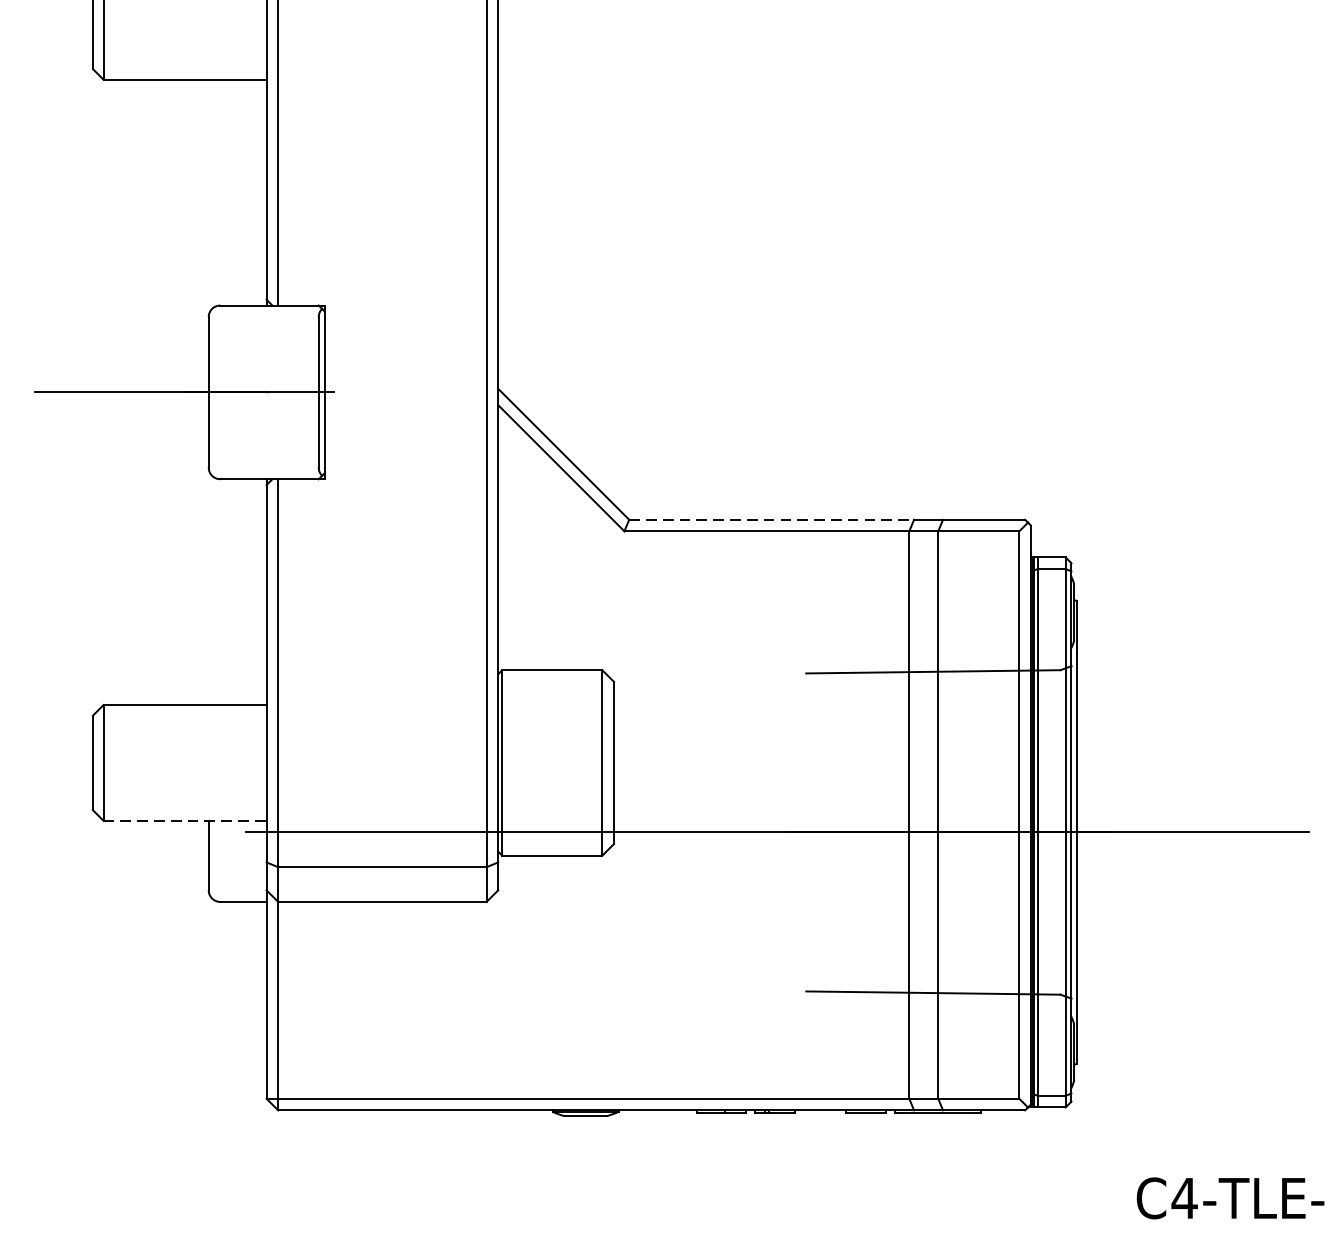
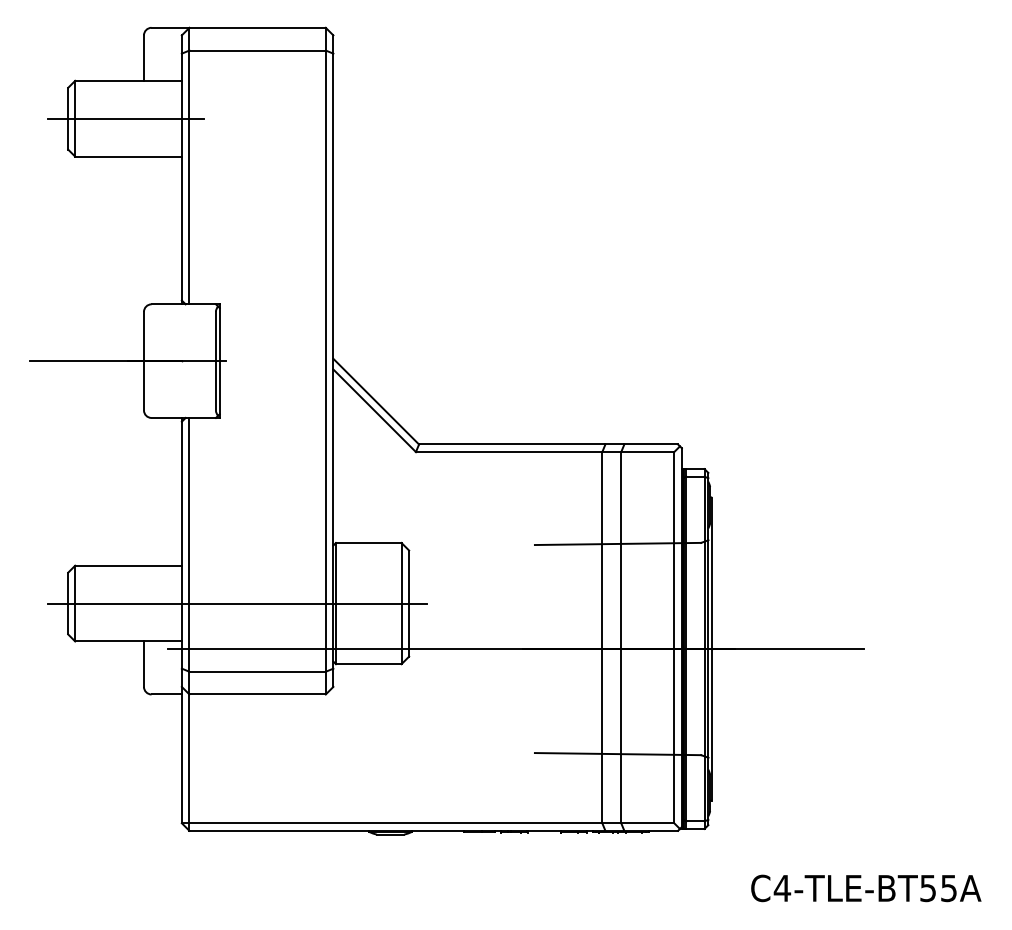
line: (180, 21) -> (125, 118), added
line: (772, 519) -> (512, 444), dashed -> solid
line: (351, 762) -> (237, 603), added
line: (186, 820) -> (129, 641), dashed -> solid

